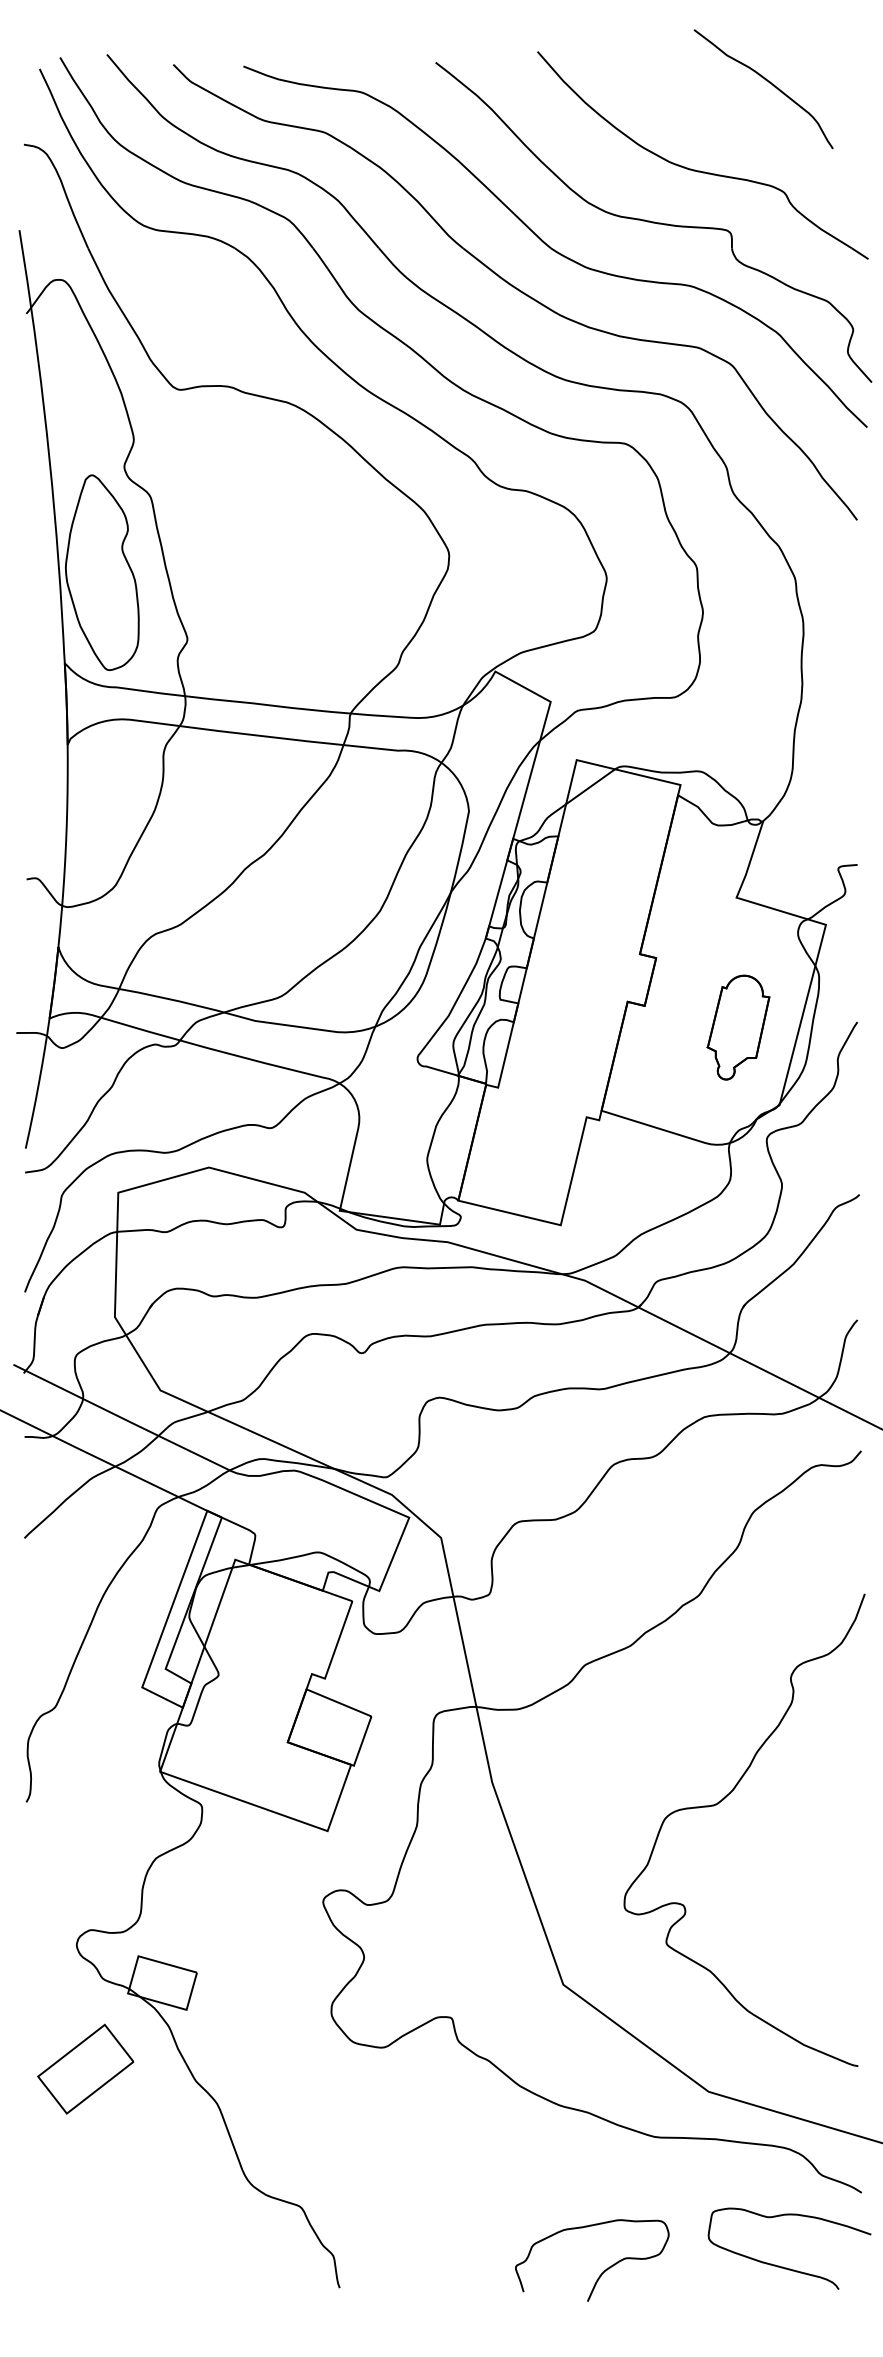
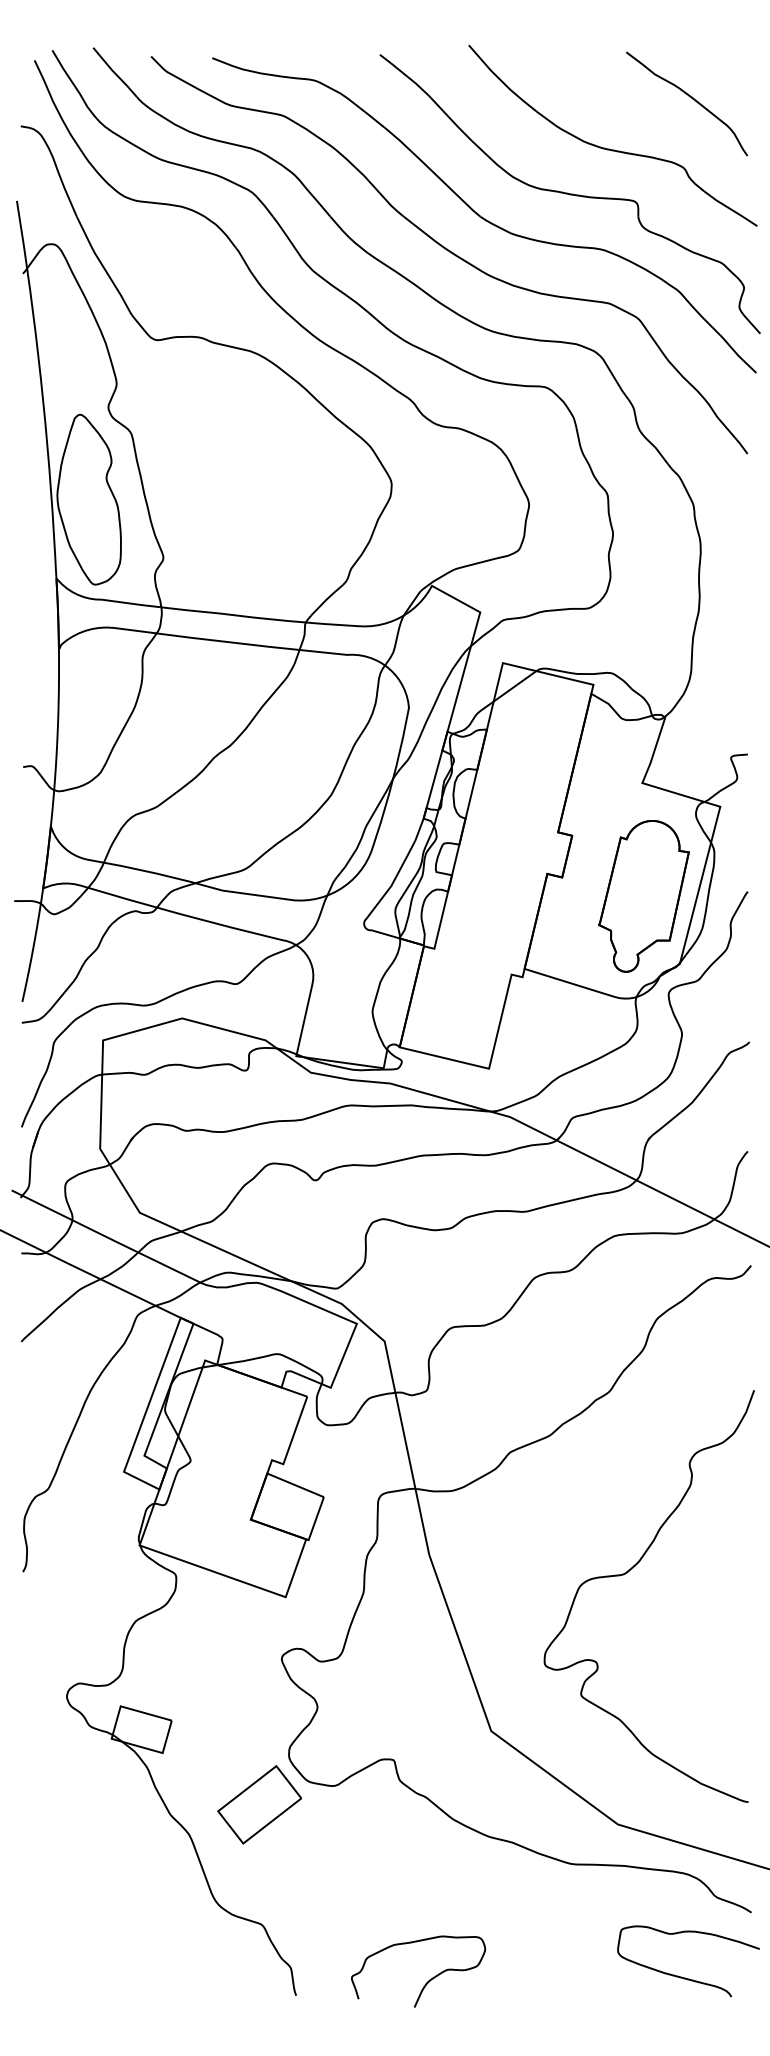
curve: (768, 82) -> (691, 98), moved
part: (737, 1027) -> (643, 896), size x1.67
part: (85, 2068) -> (259, 1804), moved
curve: (603, 2270) -> (428, 1980), moved

